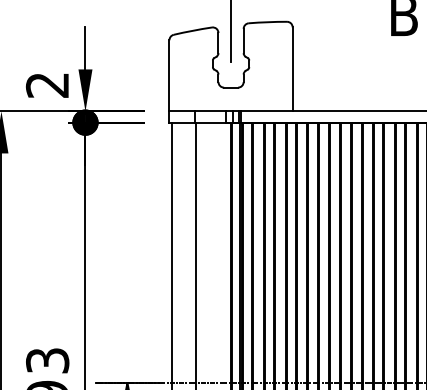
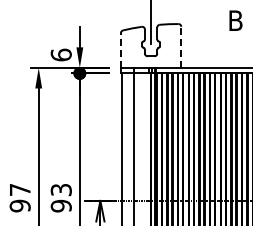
line: (293, 69) -> (181, 47), solid -> dashed
line: (168, 75) -> (120, 50), solid -> dashed
text: (45, 83) -> (60, 54), 2 -> 6

